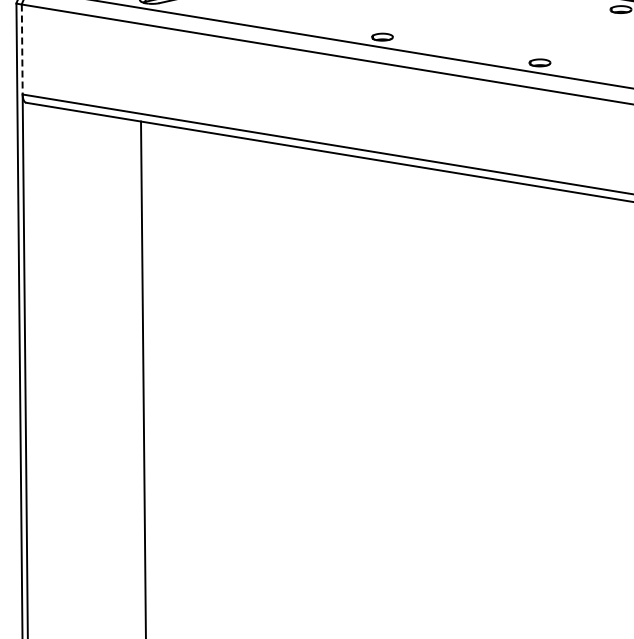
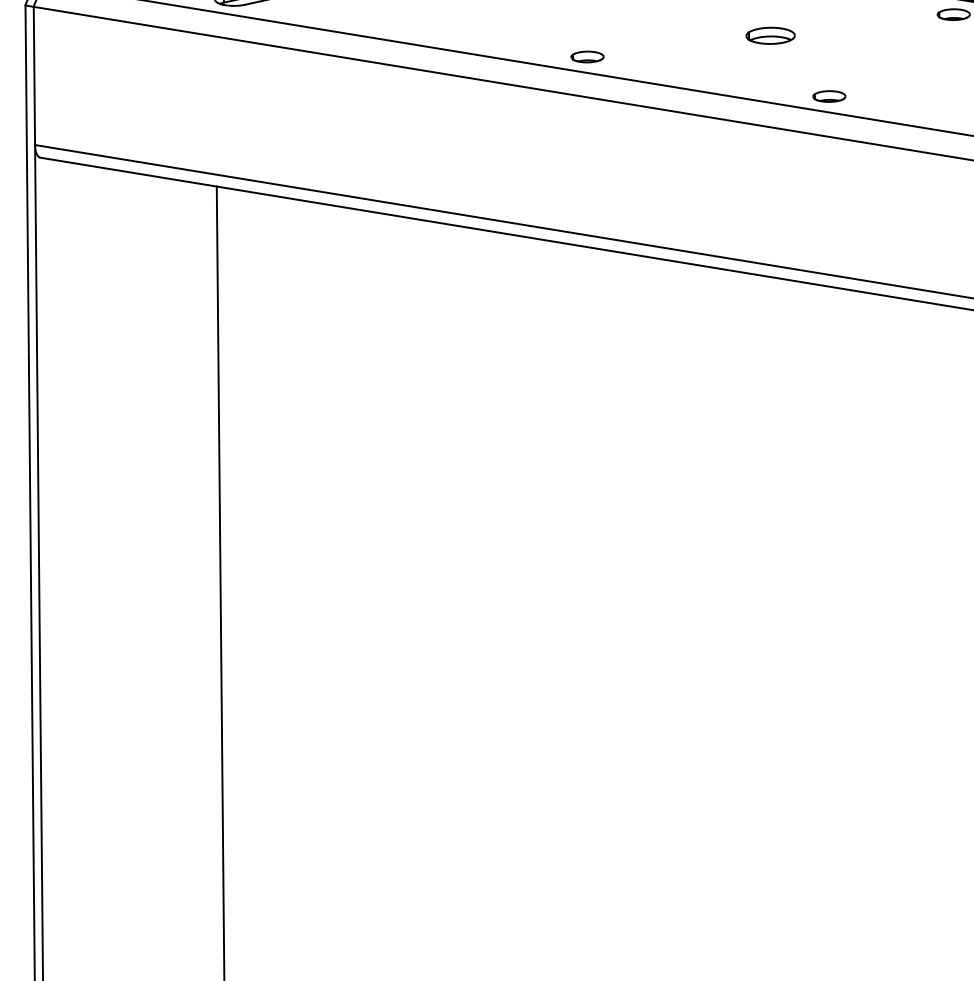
part: (501, 23) -> (770, 35), added
line: (22, 49) -> (34, 75), dashed -> solid

